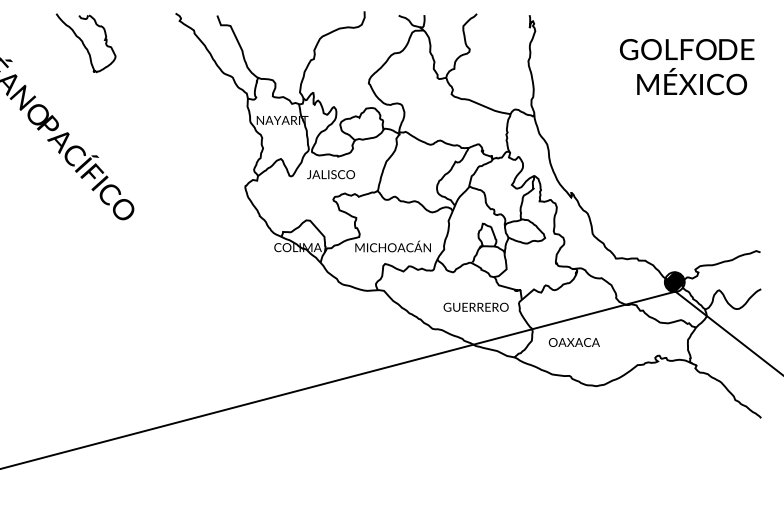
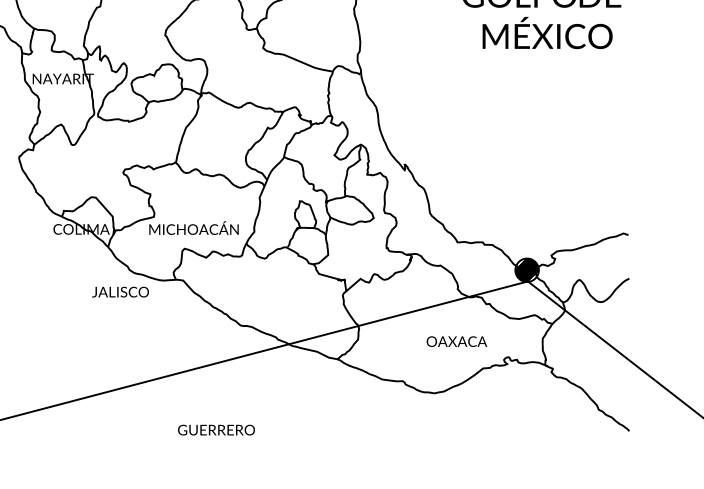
text: (331, 174) -> (121, 291), moved
text: (475, 306) -> (215, 429), moved
text: (573, 342) -> (455, 341), moved

